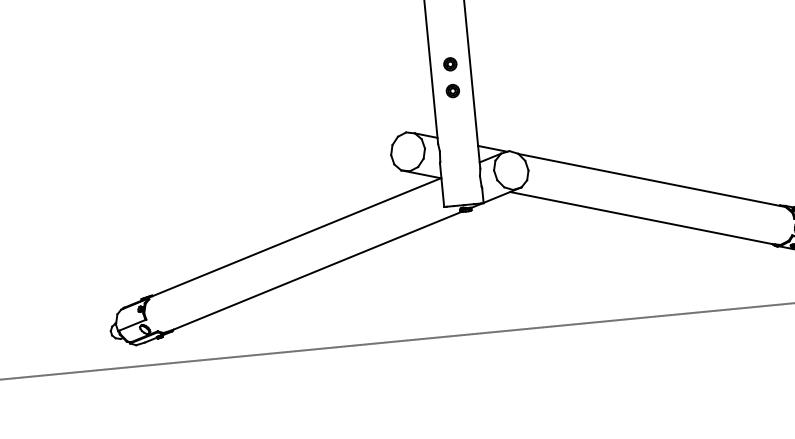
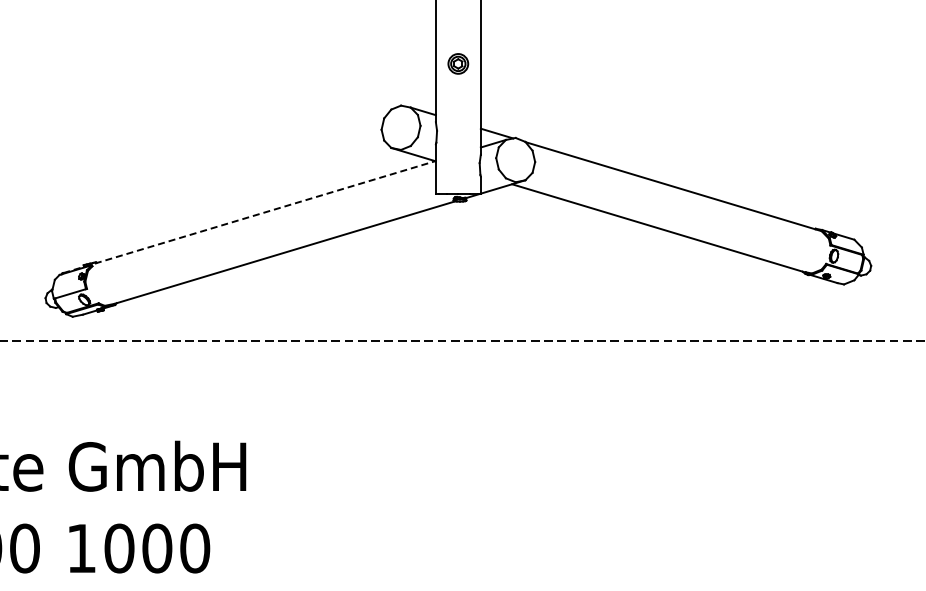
part: (450, 64) -> (458, 33), removed
part: (453, 90) -> (458, 63), size x1.4
line: (282, 243) -> (249, 217), solid -> dashed

